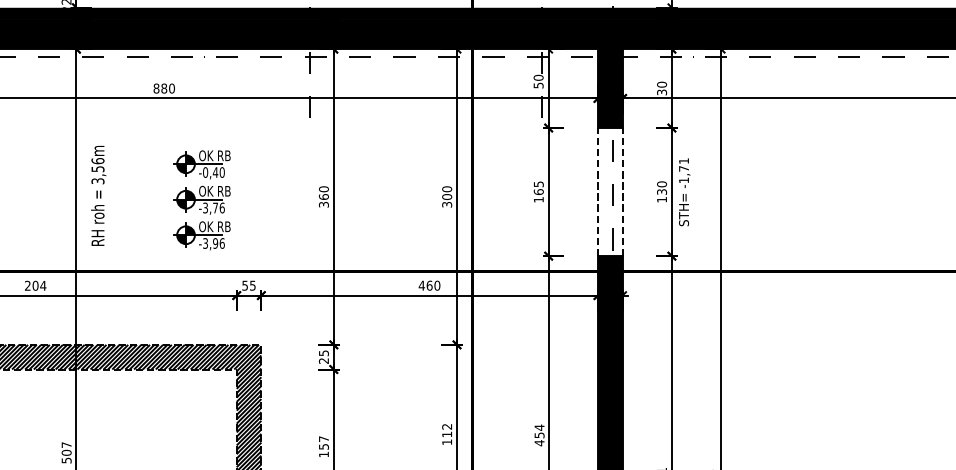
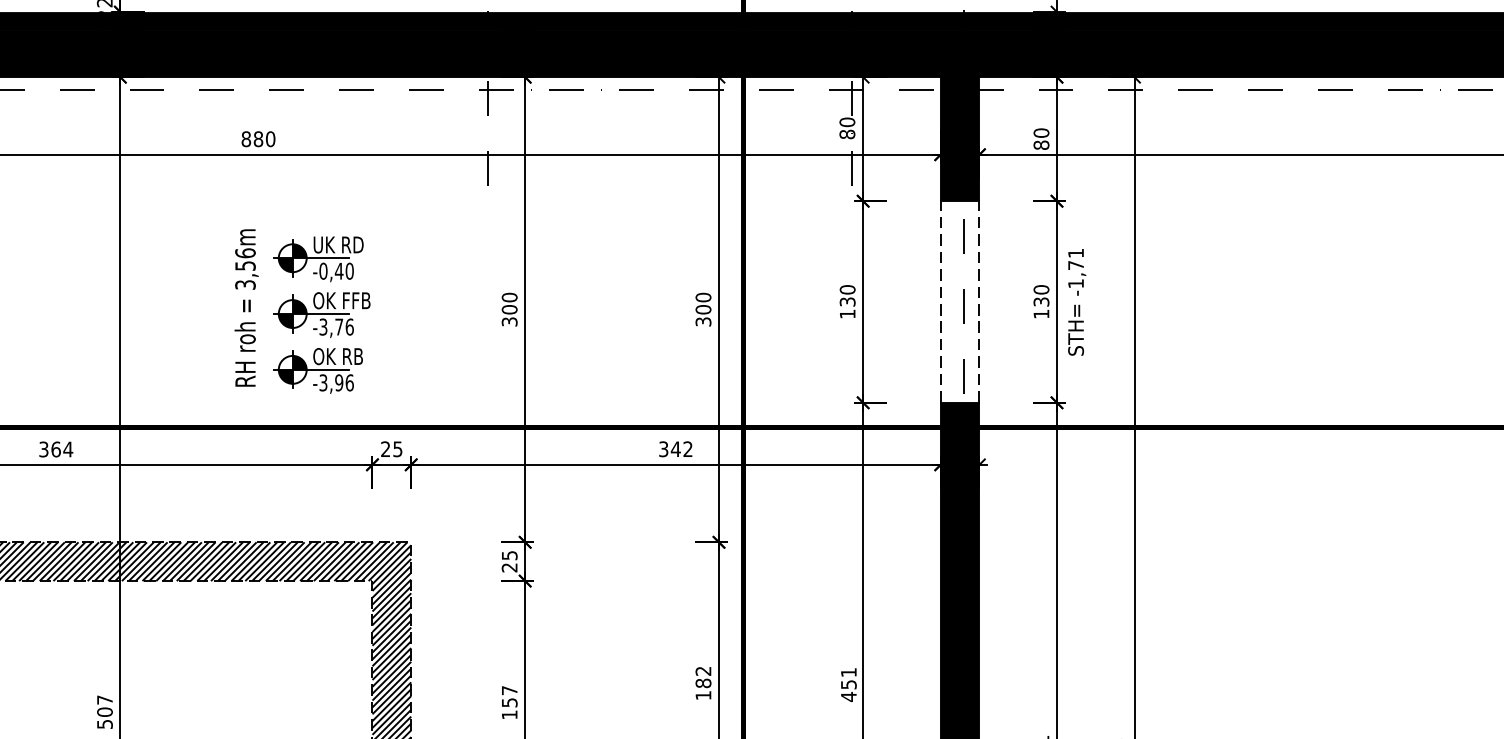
text: (538, 85) -> (847, 134), 50 -> 80
text: (662, 92) -> (1042, 145), 30 -> 80
text: (215, 155) -> (339, 244), OK RB -> UK RD
text: (538, 187) -> (847, 294), 165 -> 130
text: (227, 191) -> (357, 301), OK RB -> OK FFB
text: (98, 195) -> (246, 307), moved
text: (323, 196) -> (508, 308), 360 -> 300
text: (31, 285) -> (49, 448), 204 -> 364
text: (244, 285) -> (384, 448), 55 -> 25
text: (429, 285) -> (675, 448), 460 -> 342
text: (539, 427) -> (848, 672), 454 -> 451
text: (447, 434) -> (704, 683), 112 -> 182

